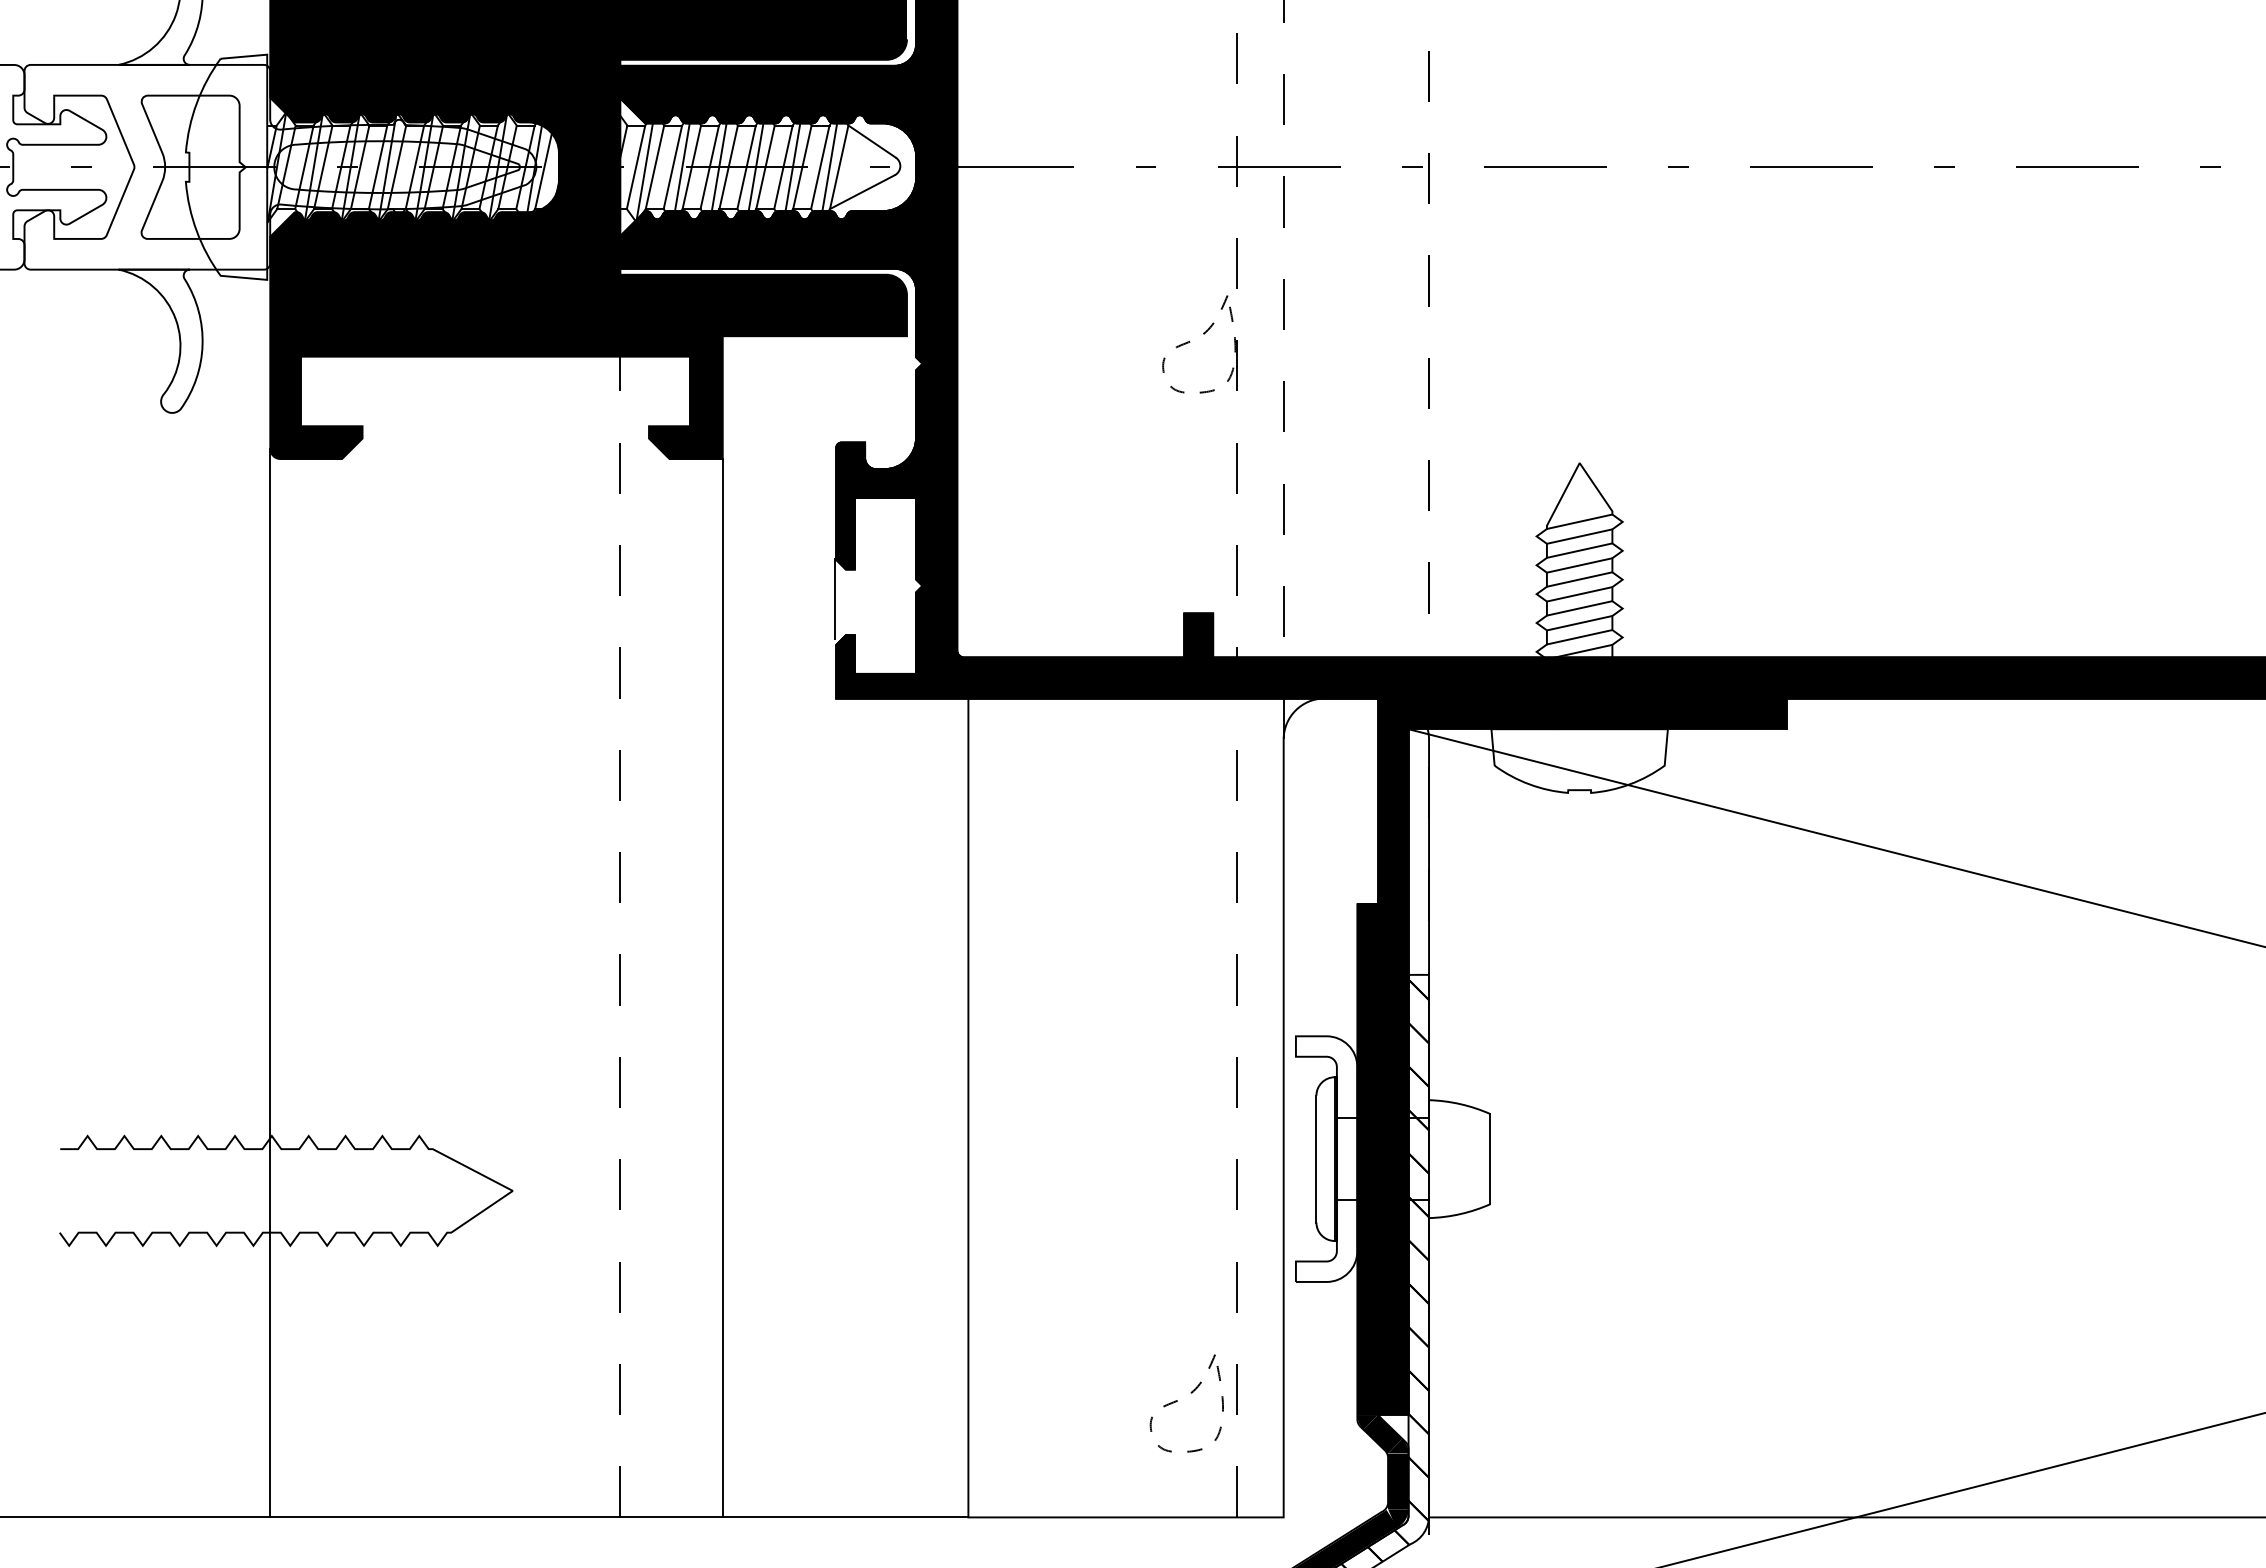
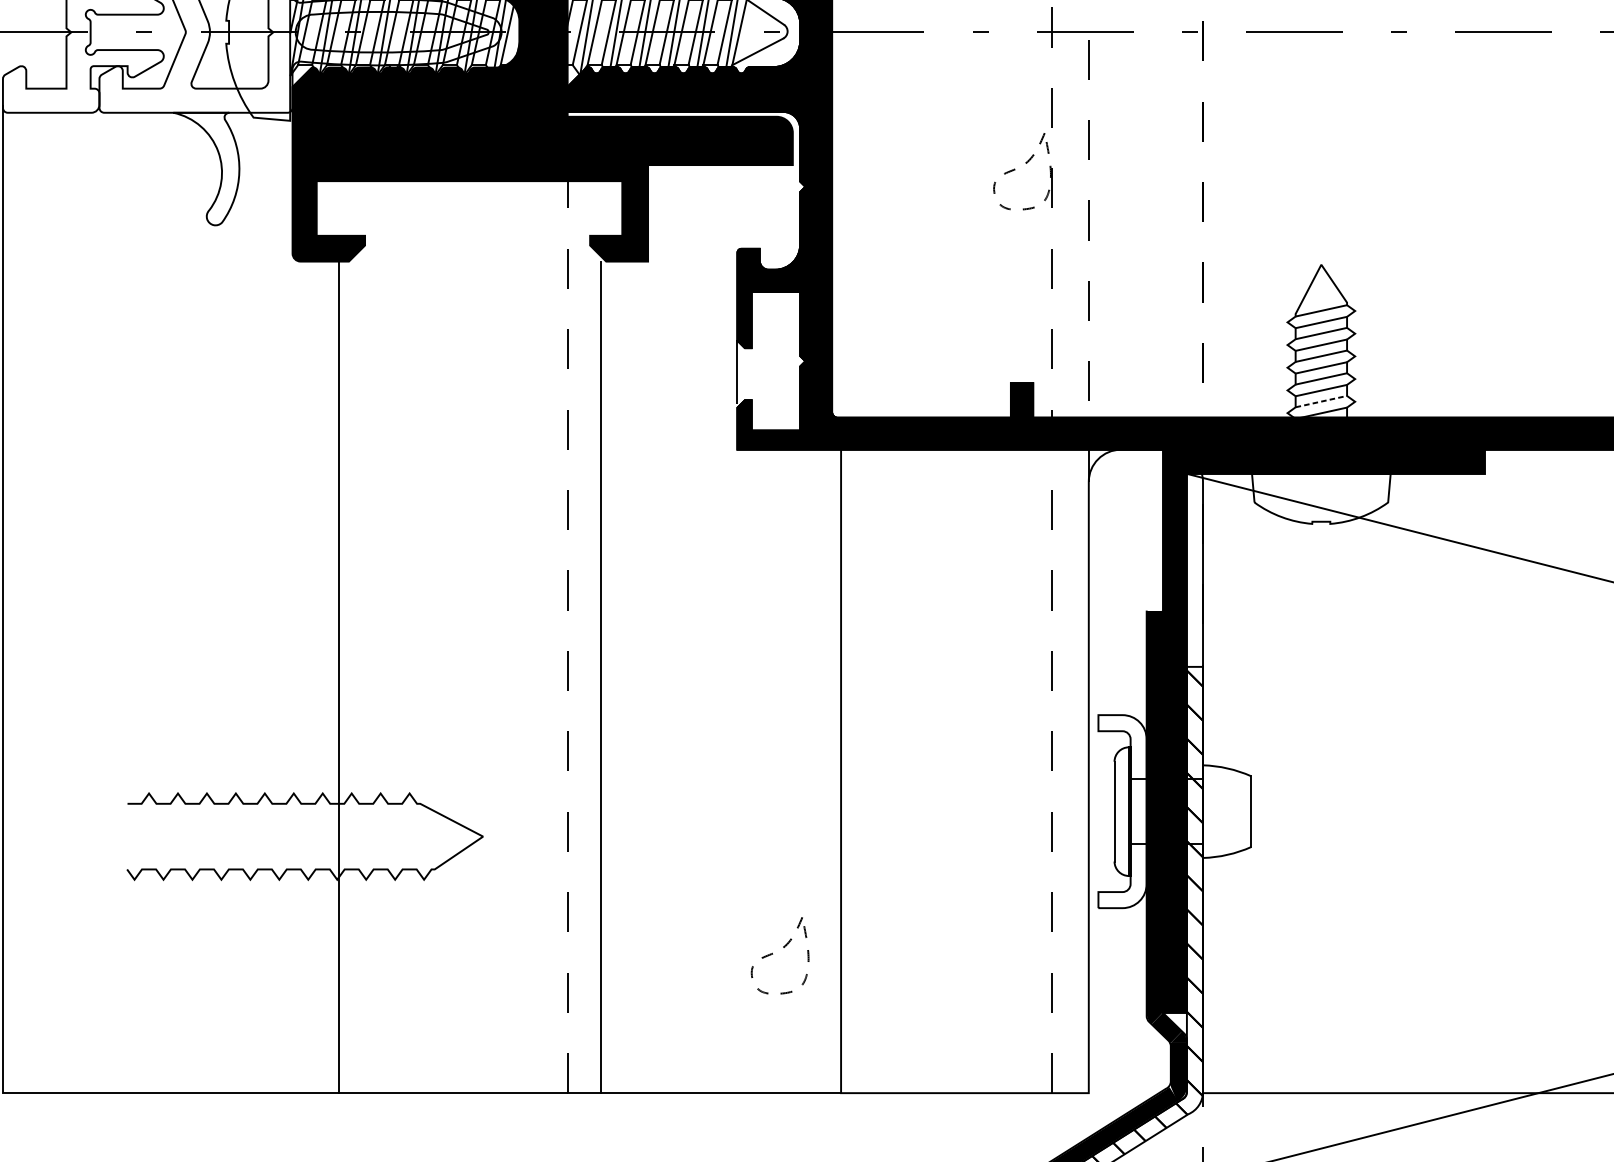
line: (1579, 637) -> (1321, 401), solid -> dashed
line: (270, 982) -> (339, 672), moved
line: (722, 988) -> (600, 677), moved
part: (1177, 1401) -> (772, 954), moved

